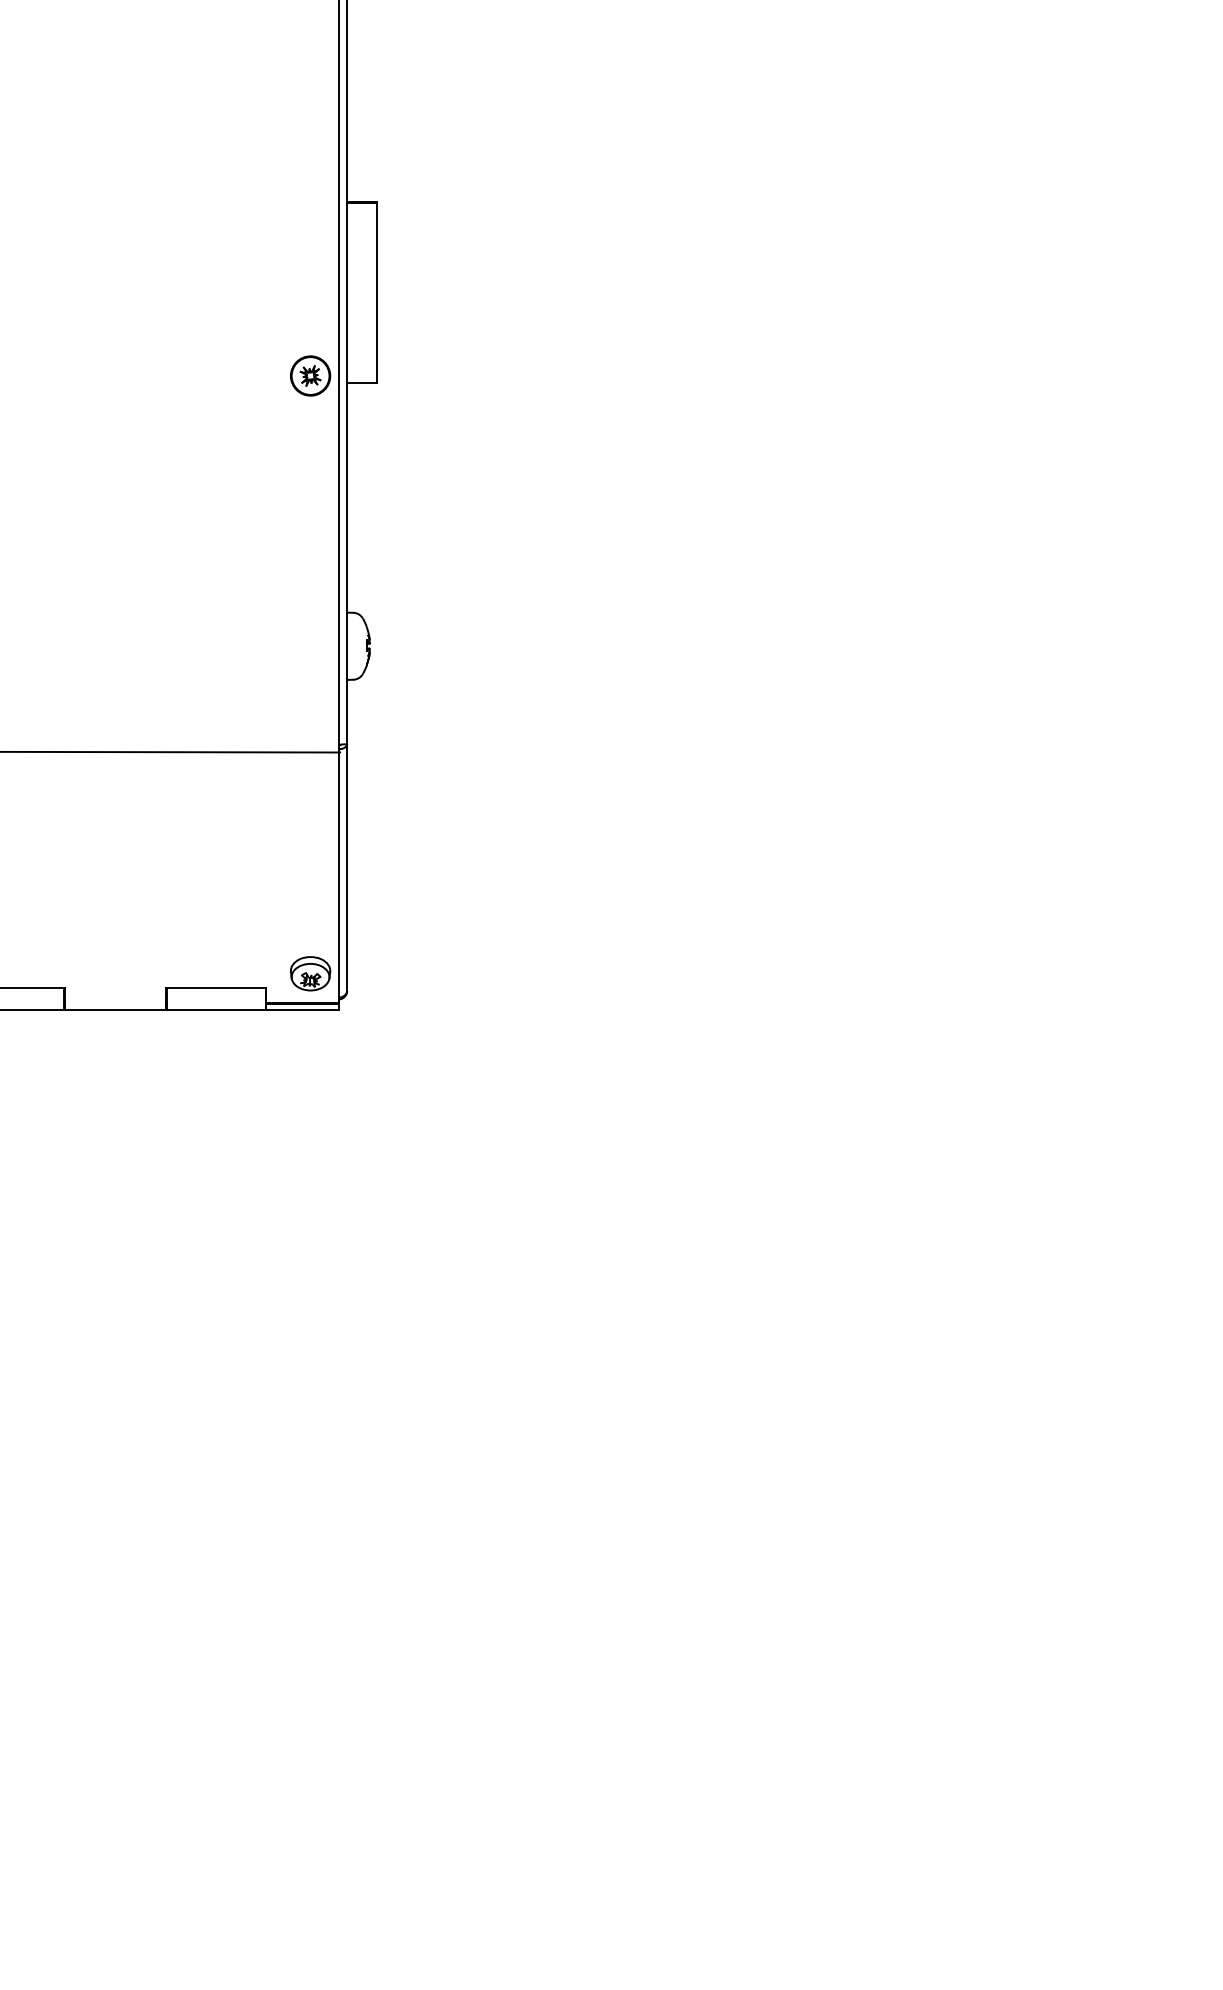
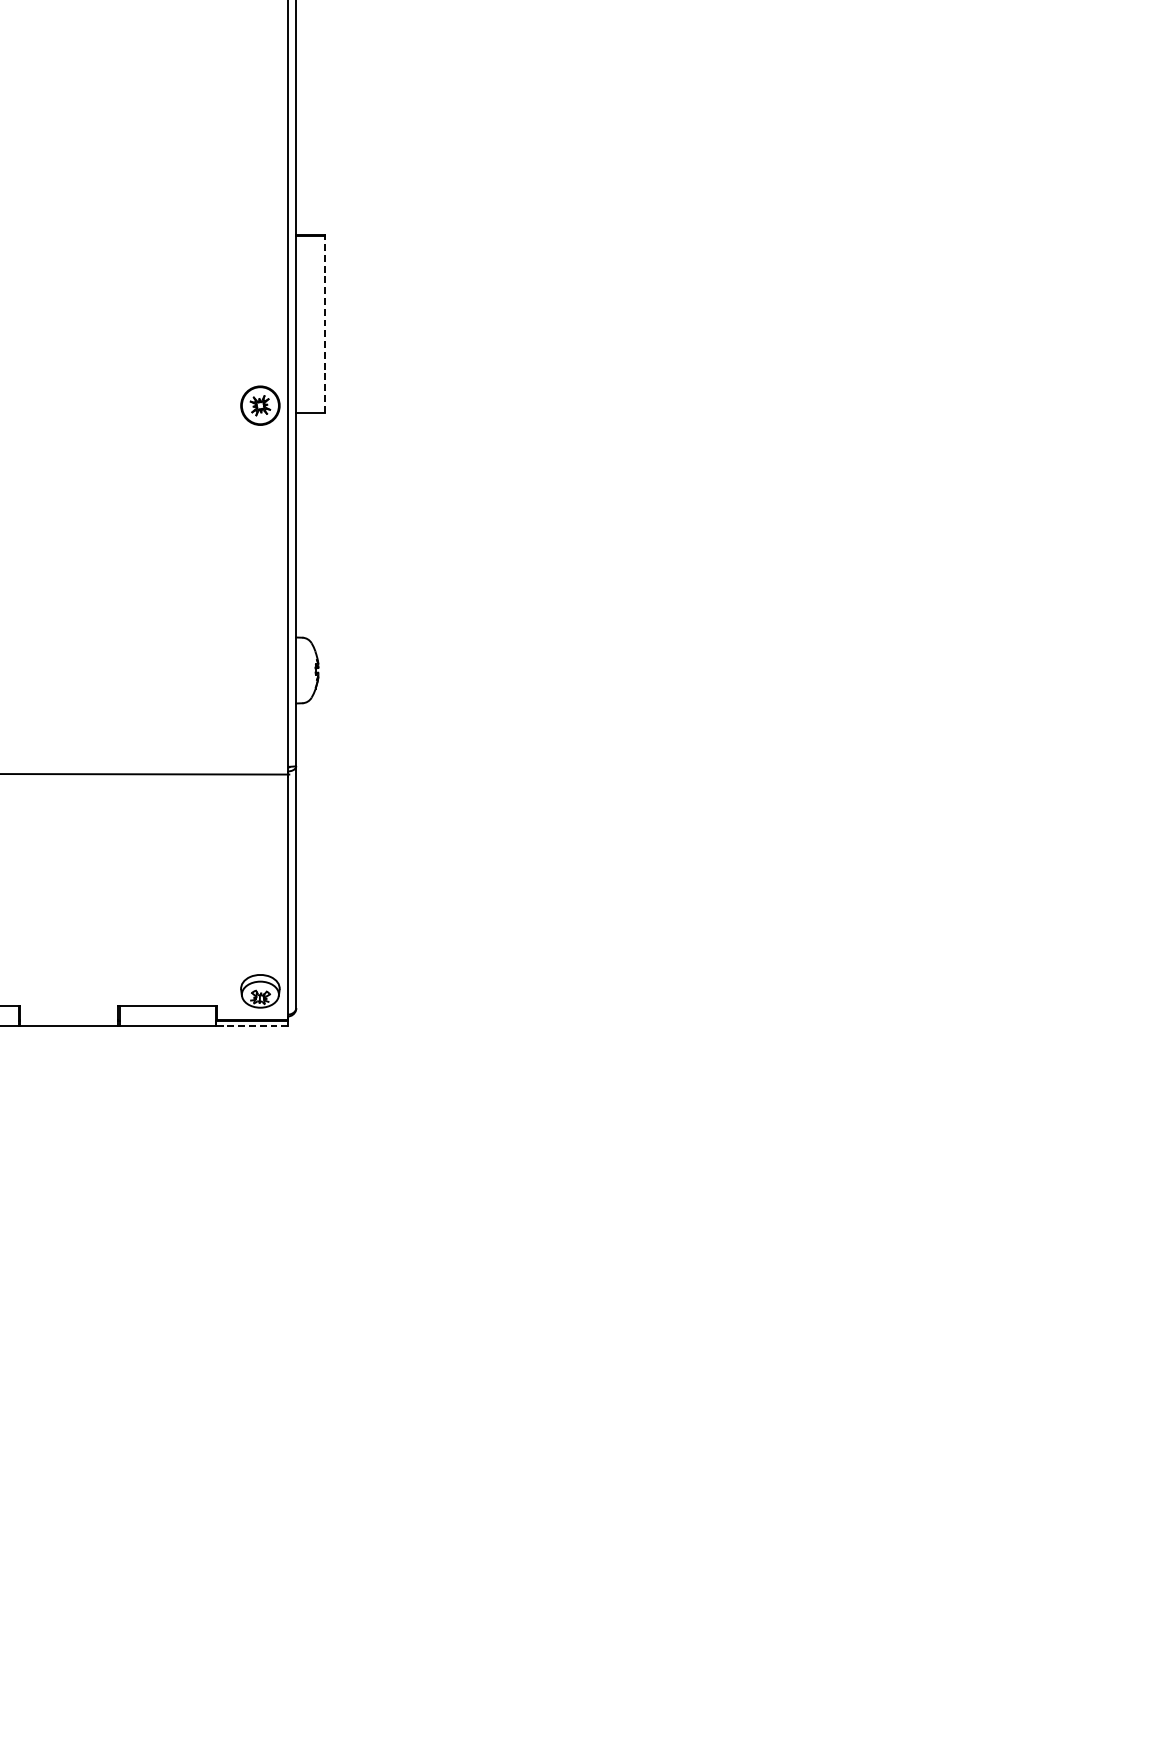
line: (376, 292) -> (324, 323), solid -> dashed
line: (302, 1009) -> (252, 1026), solid -> dashed

